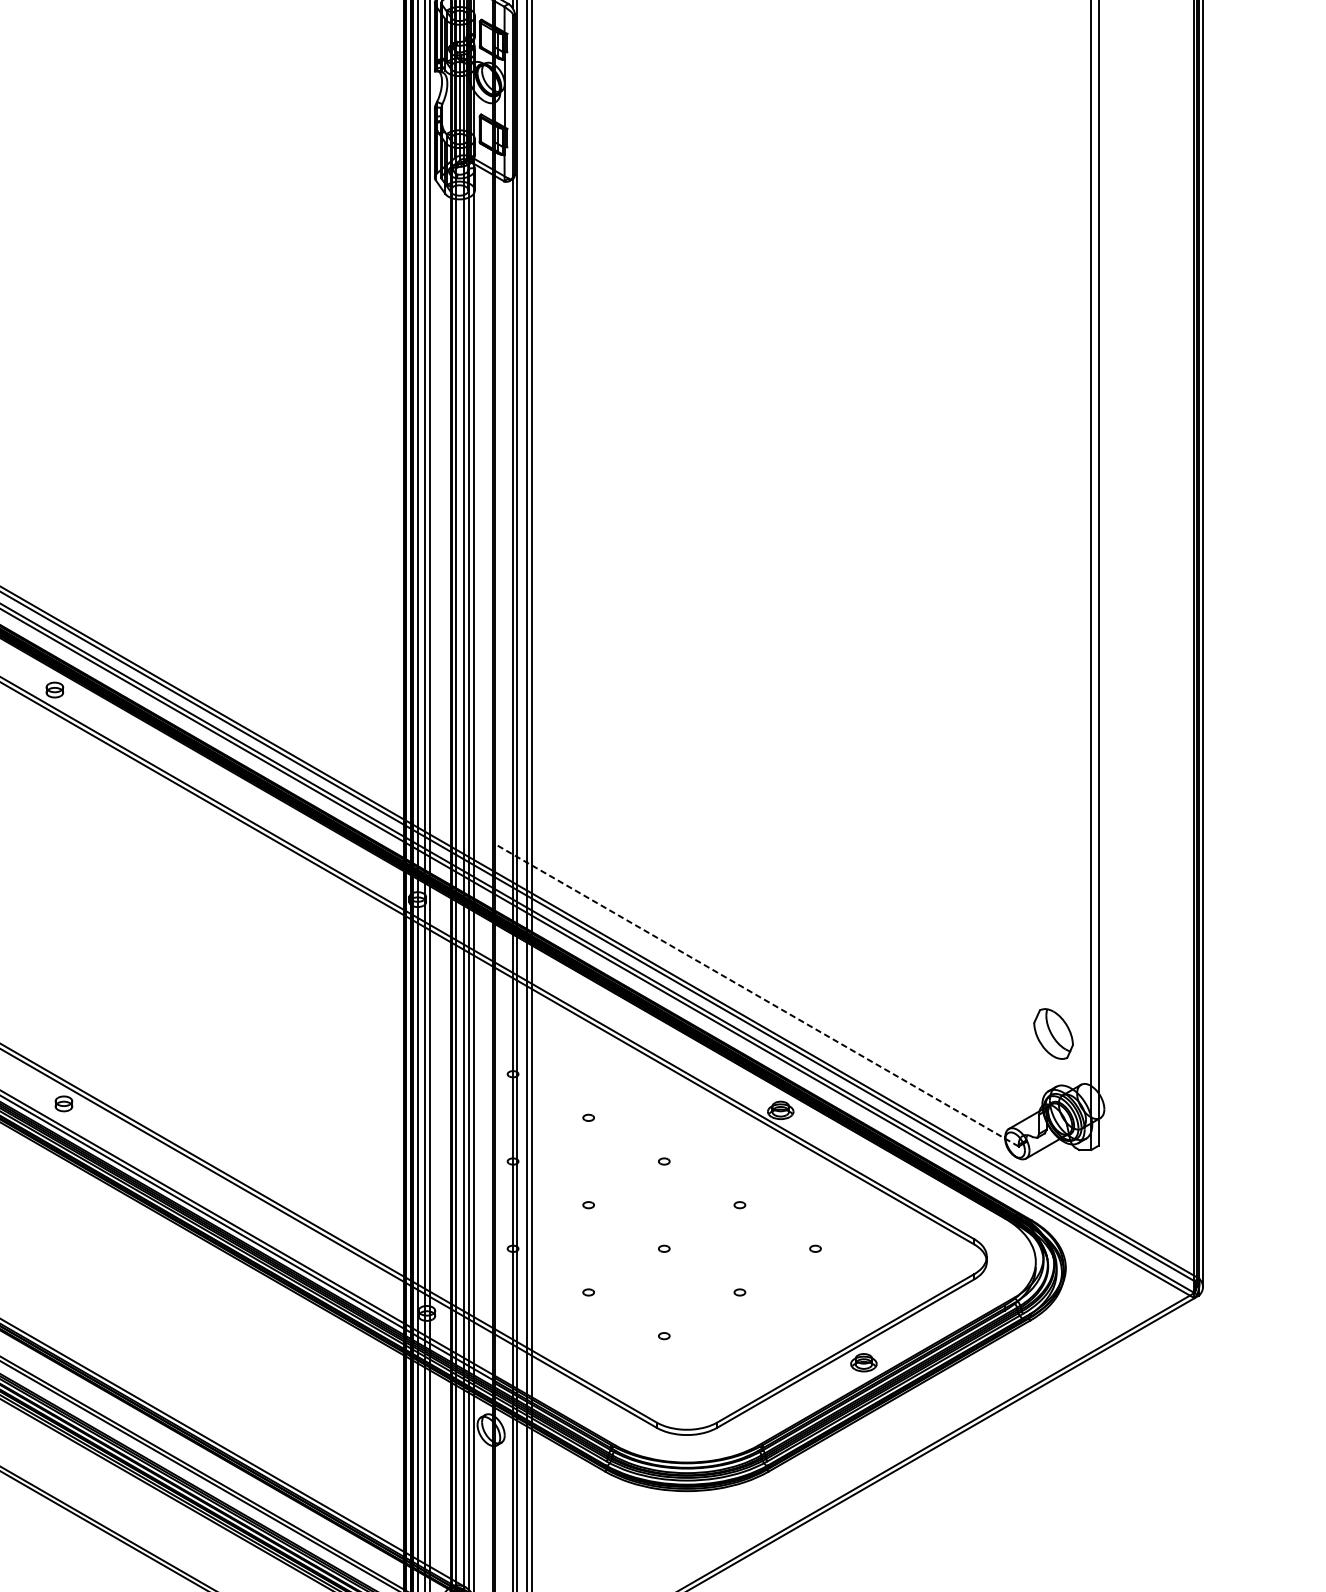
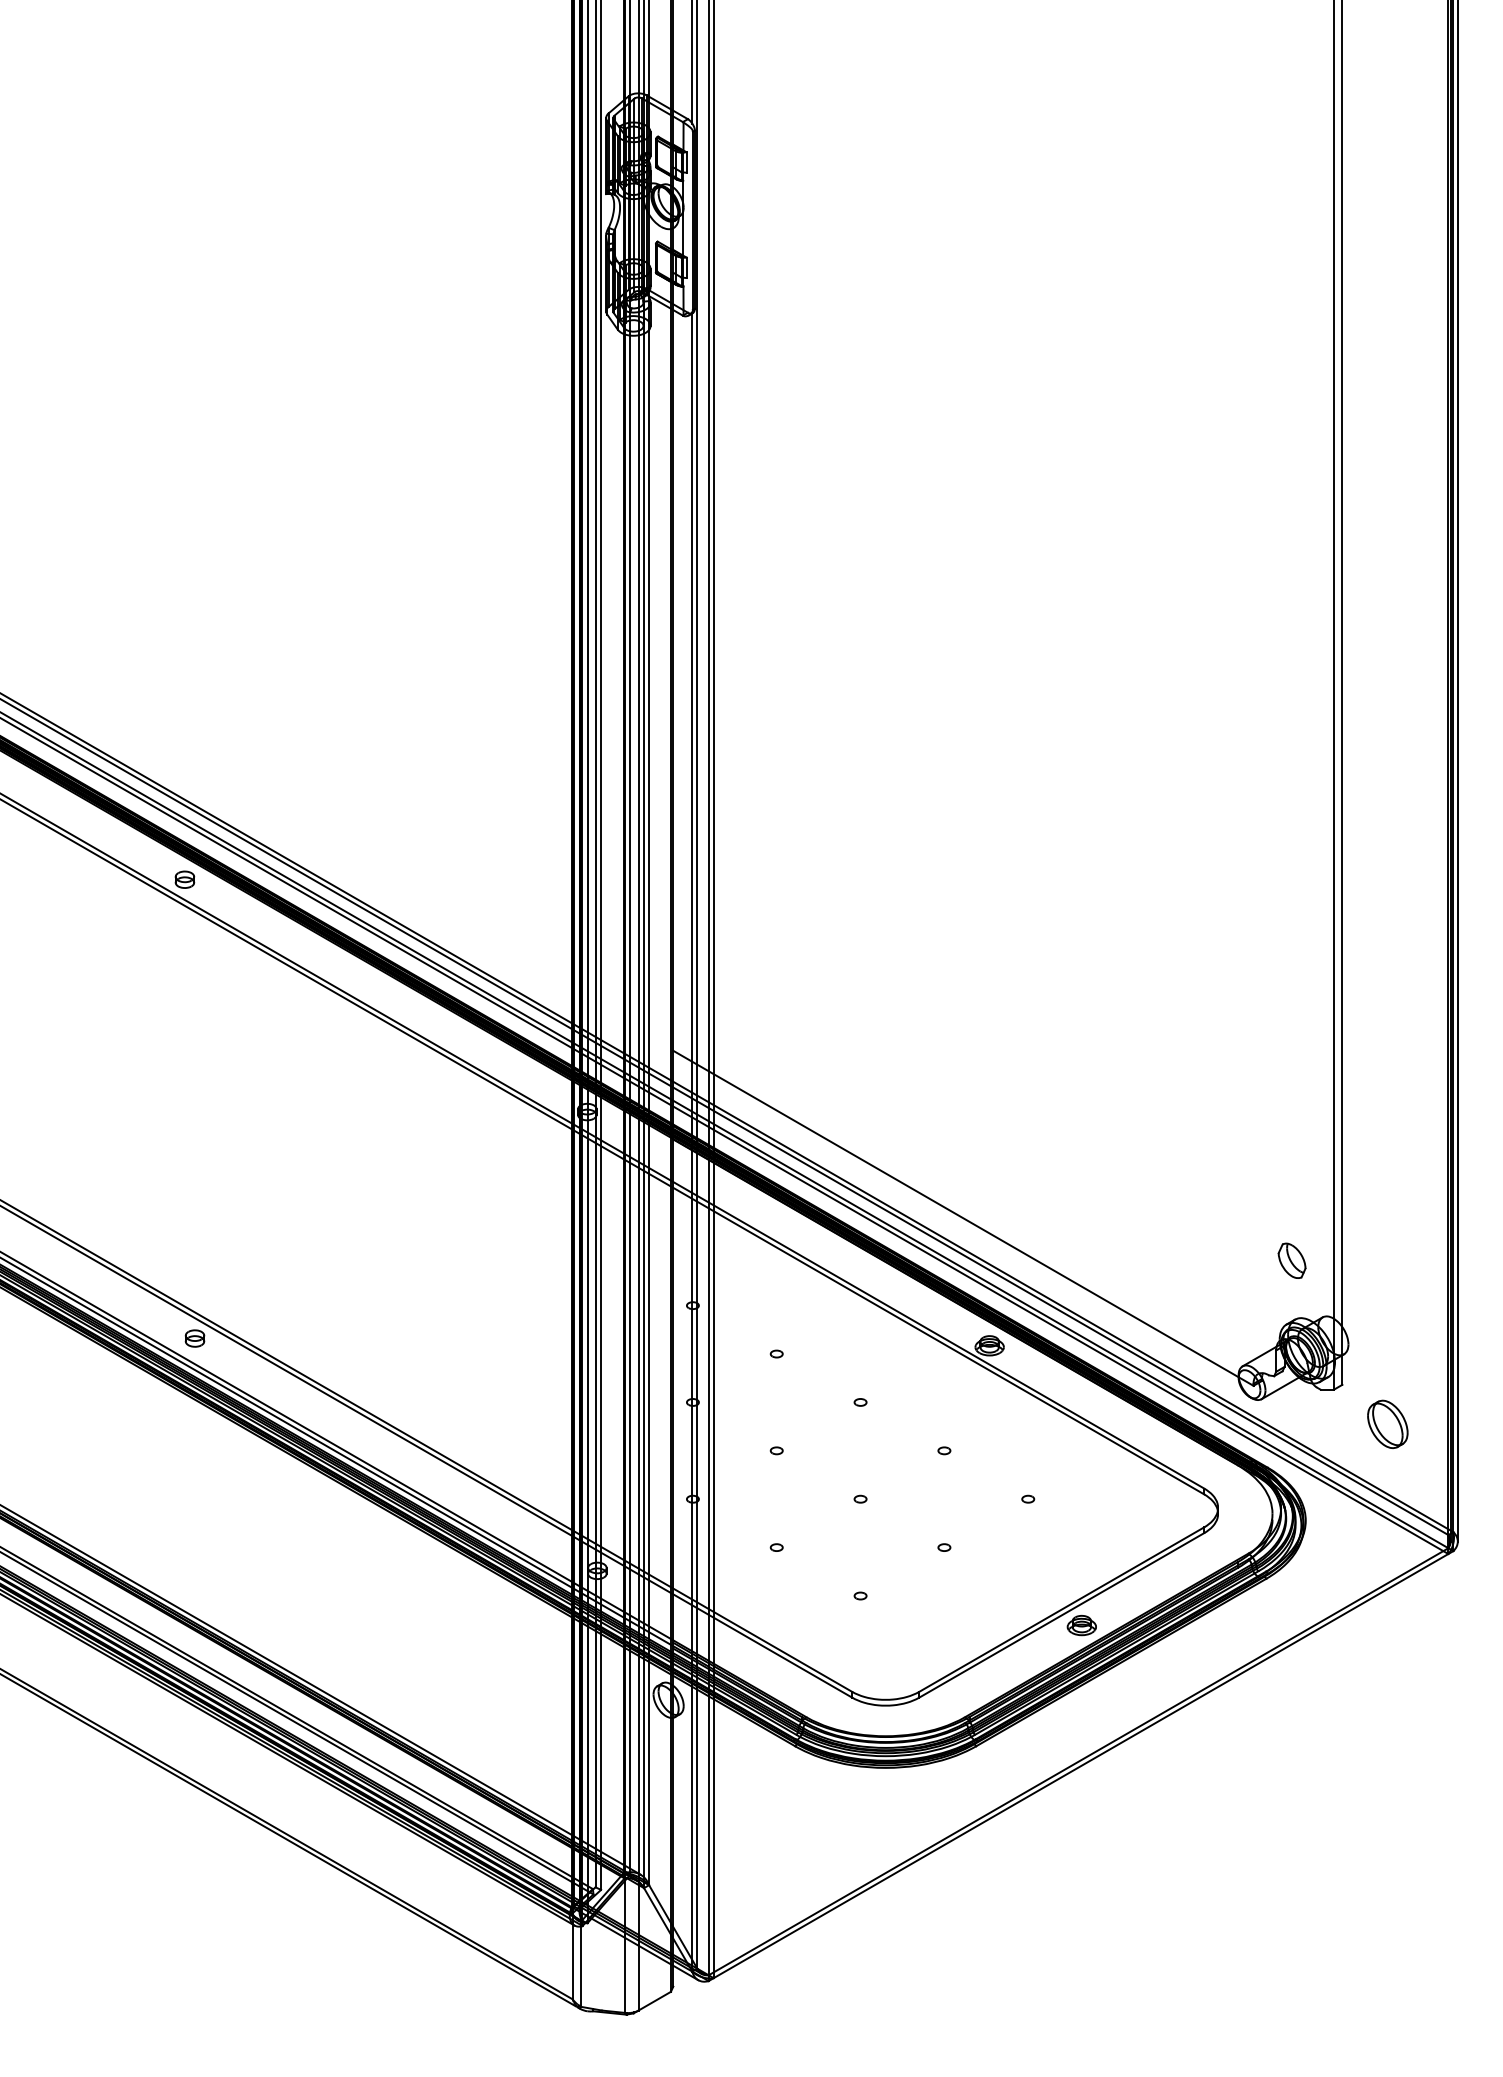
line: (757, 995) -> (963, 1218), dashed -> solid
part: (1052, 1033) -> (1291, 1260), size x0.62
part: (1139, 1180) -> (1387, 1423), added

